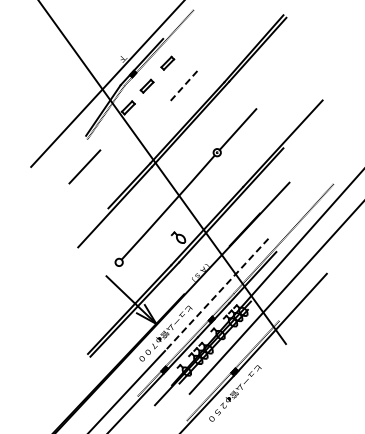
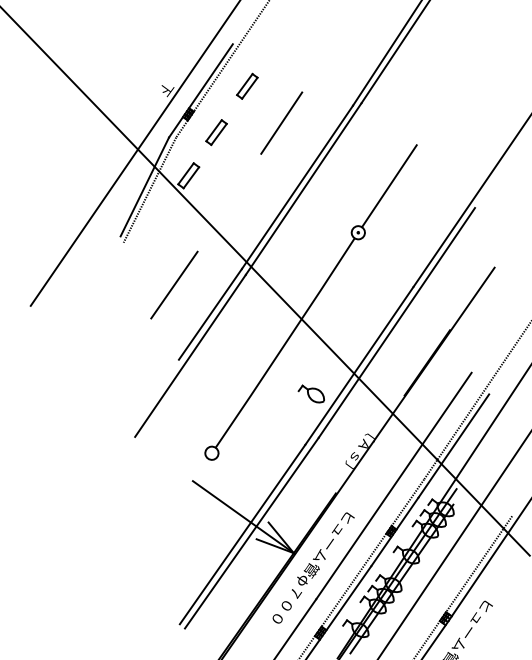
line: (183, 86) -> (281, 123), dashed -> solid
line: (84, 166) -> (173, 284), moved
line: (216, 295) -> (393, 487), dashed -> solid

